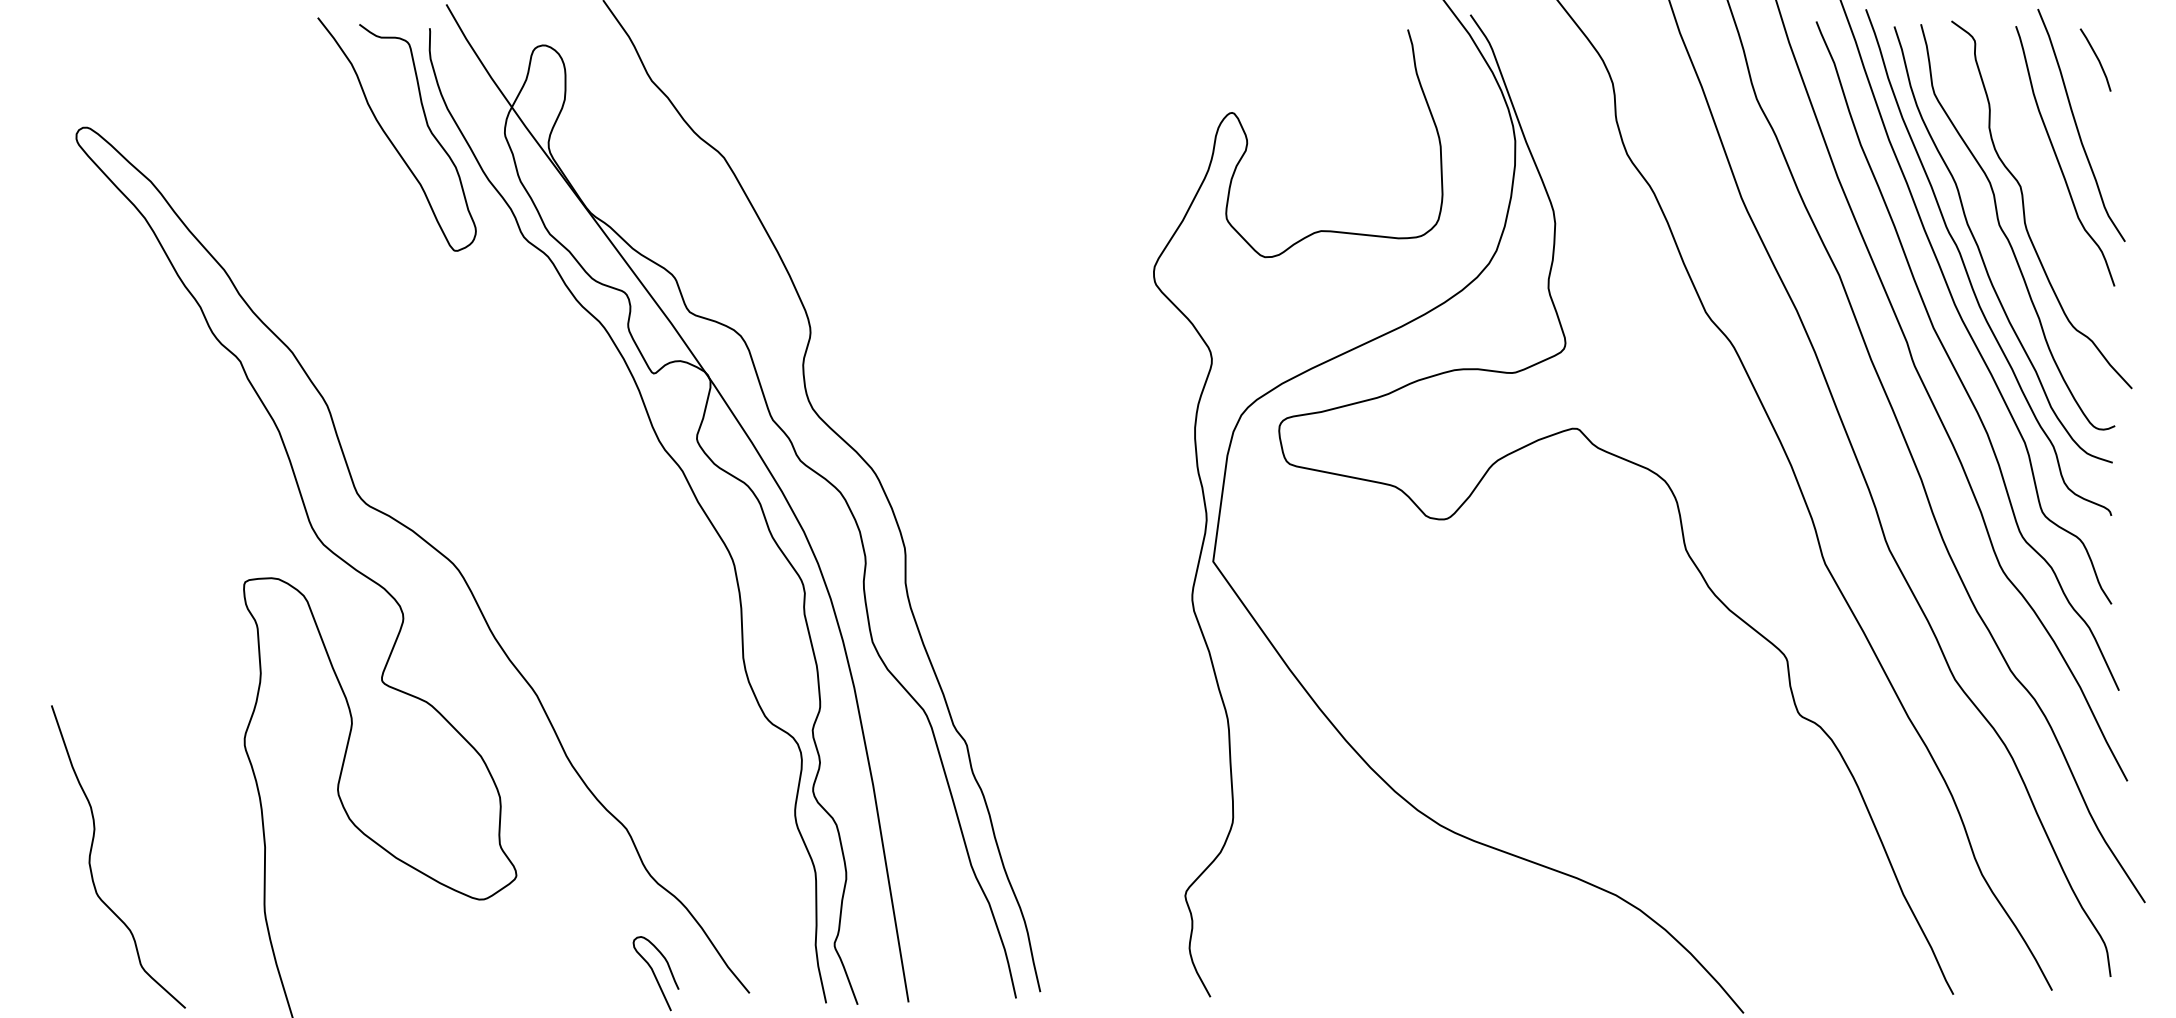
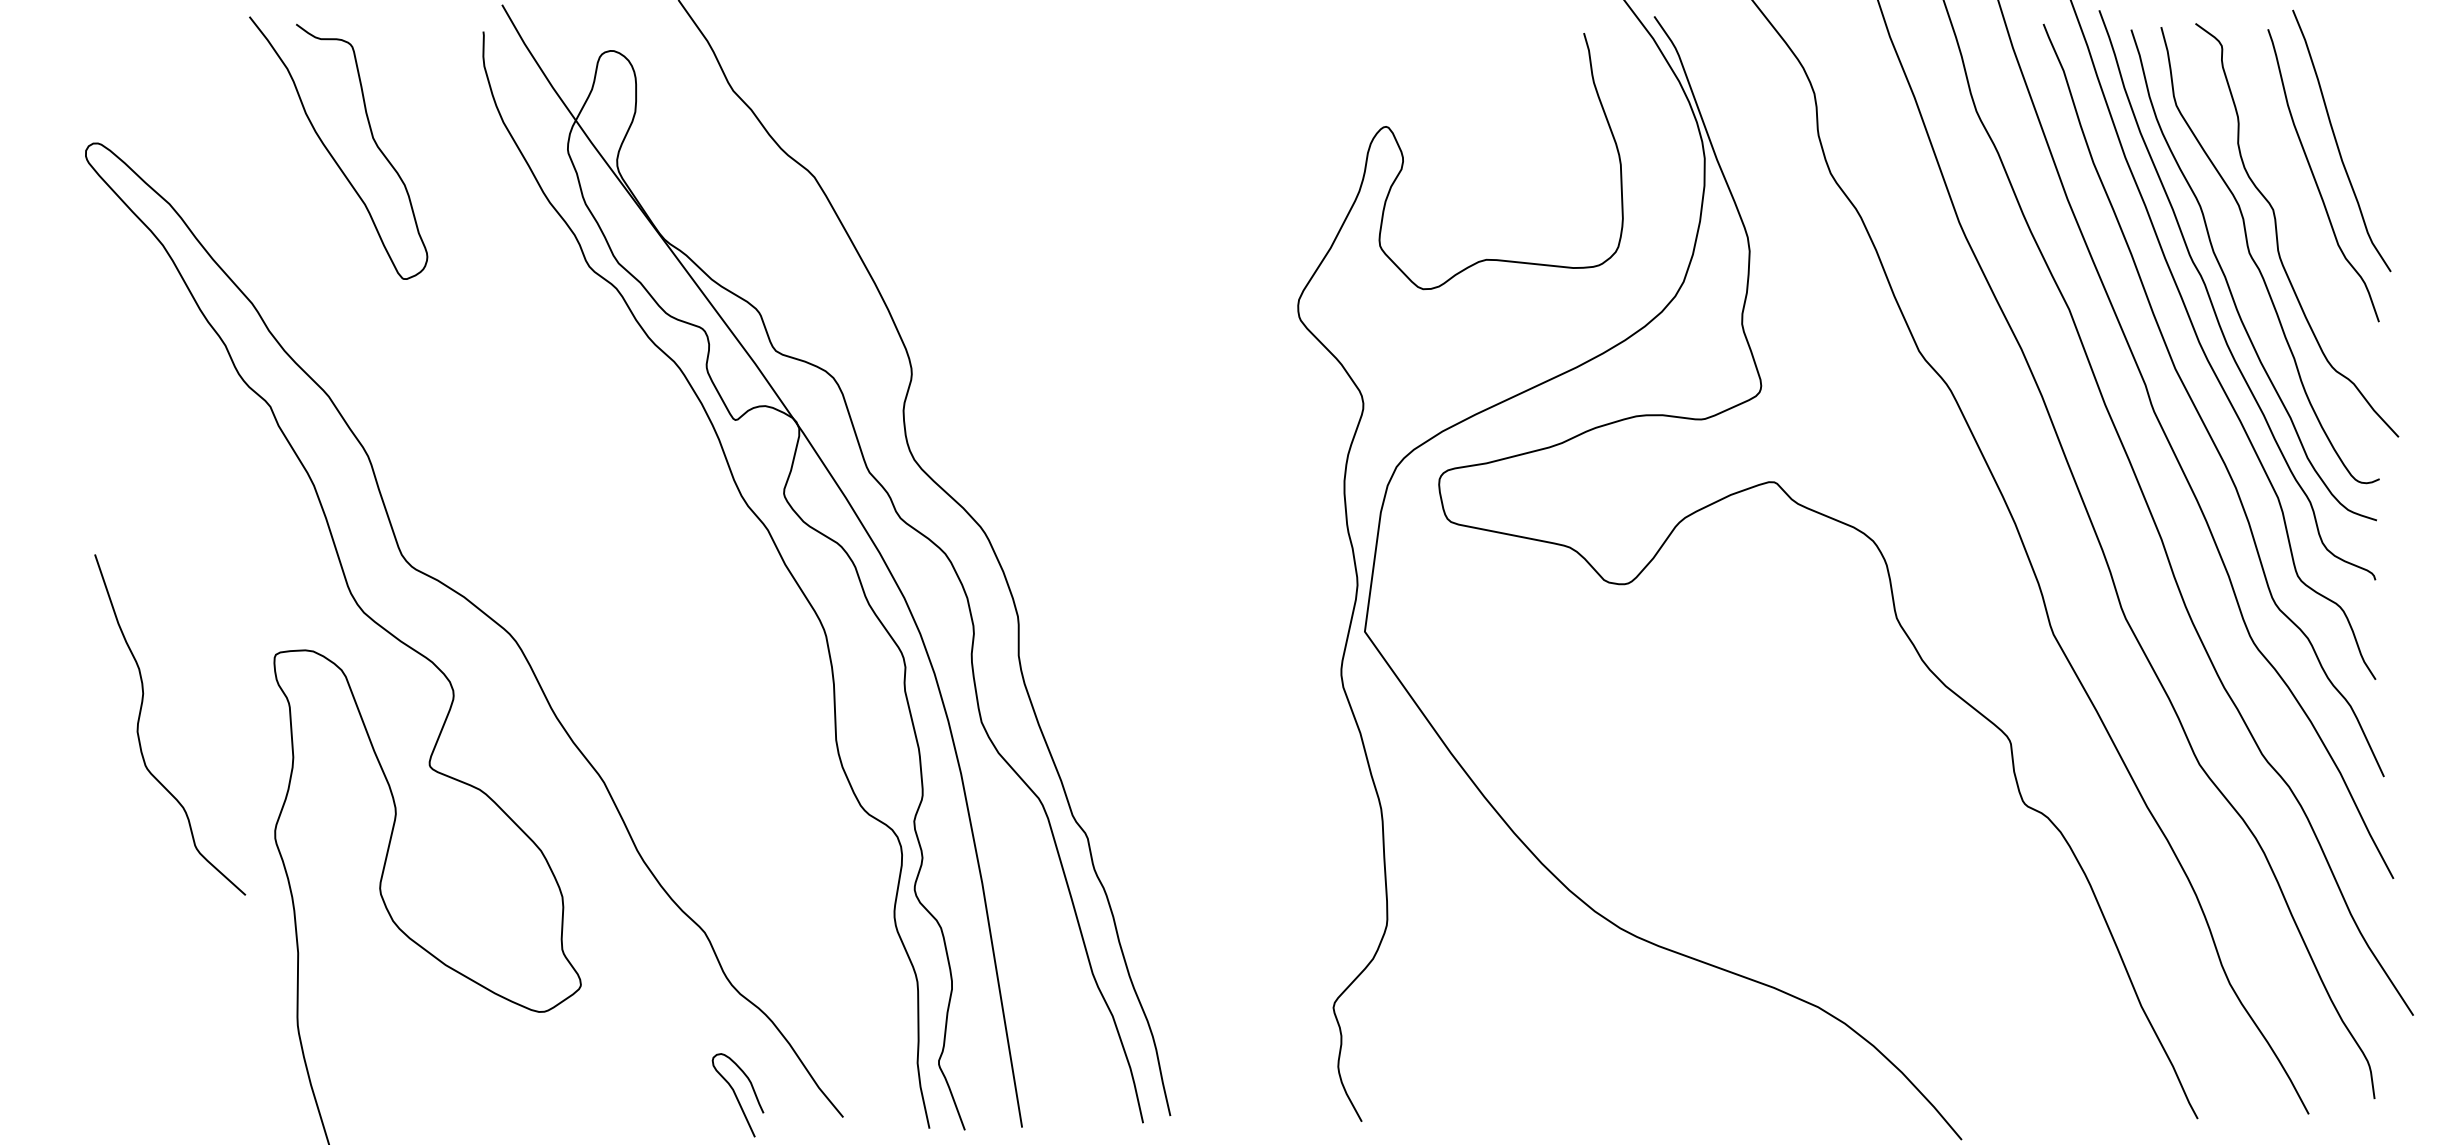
line: (2097, 59) -> (2359, 66), removed
curve: (389, 138) -> (330, 152), moved
curve: (92, 850) -> (140, 717), moved

